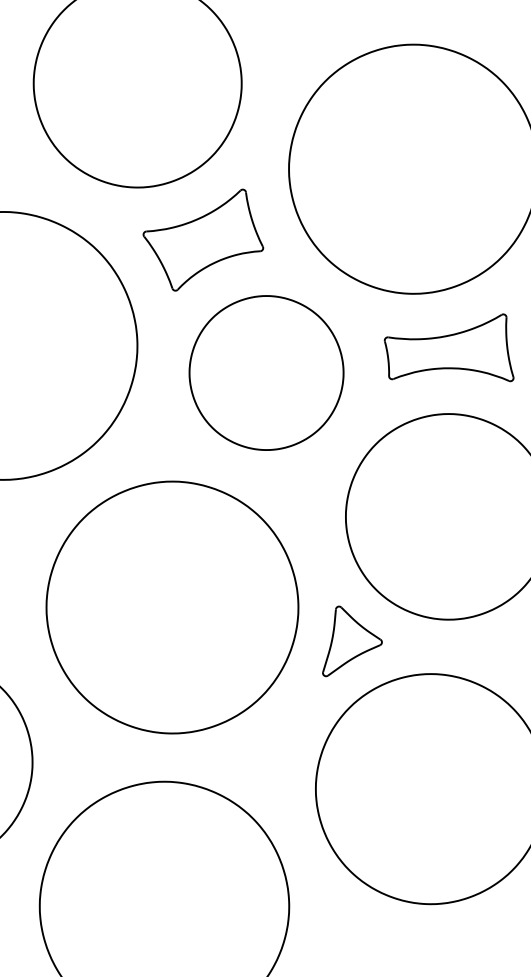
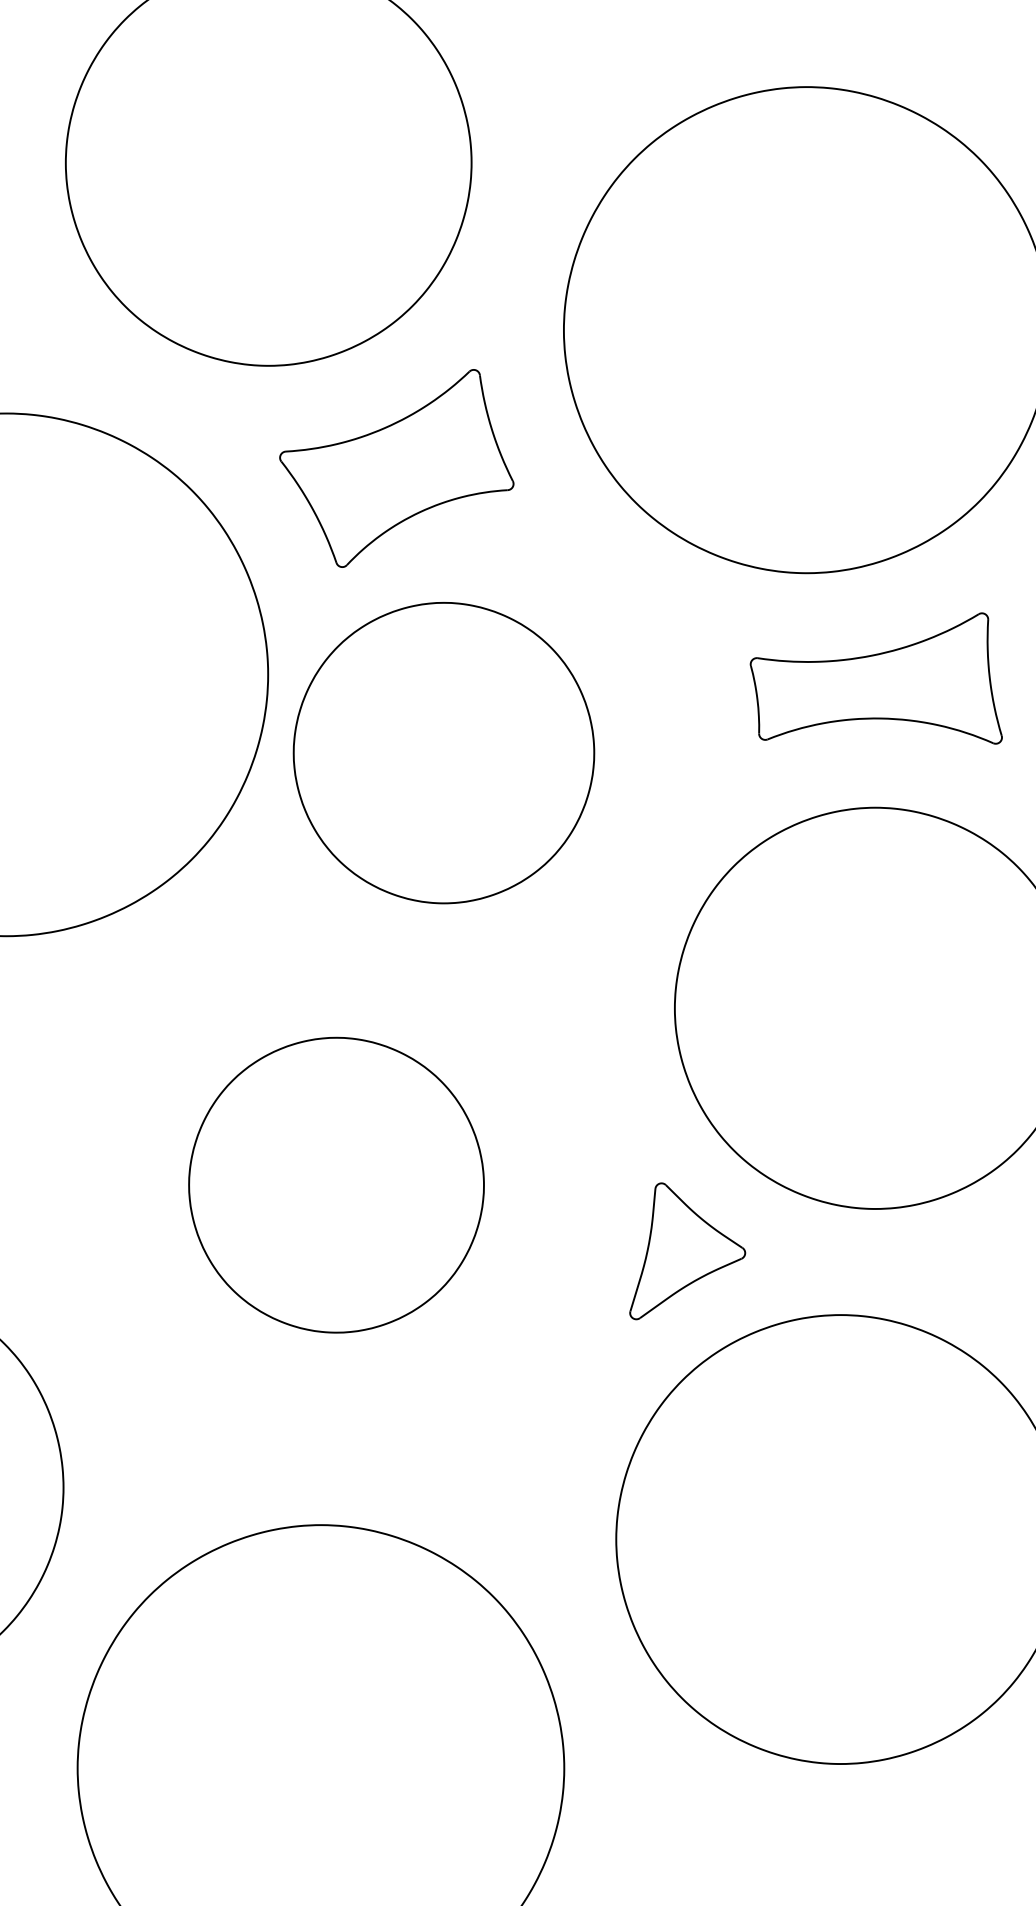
part: (266, 372) -> (443, 752), moved
part: (172, 607) -> (336, 1185), size x0.6

